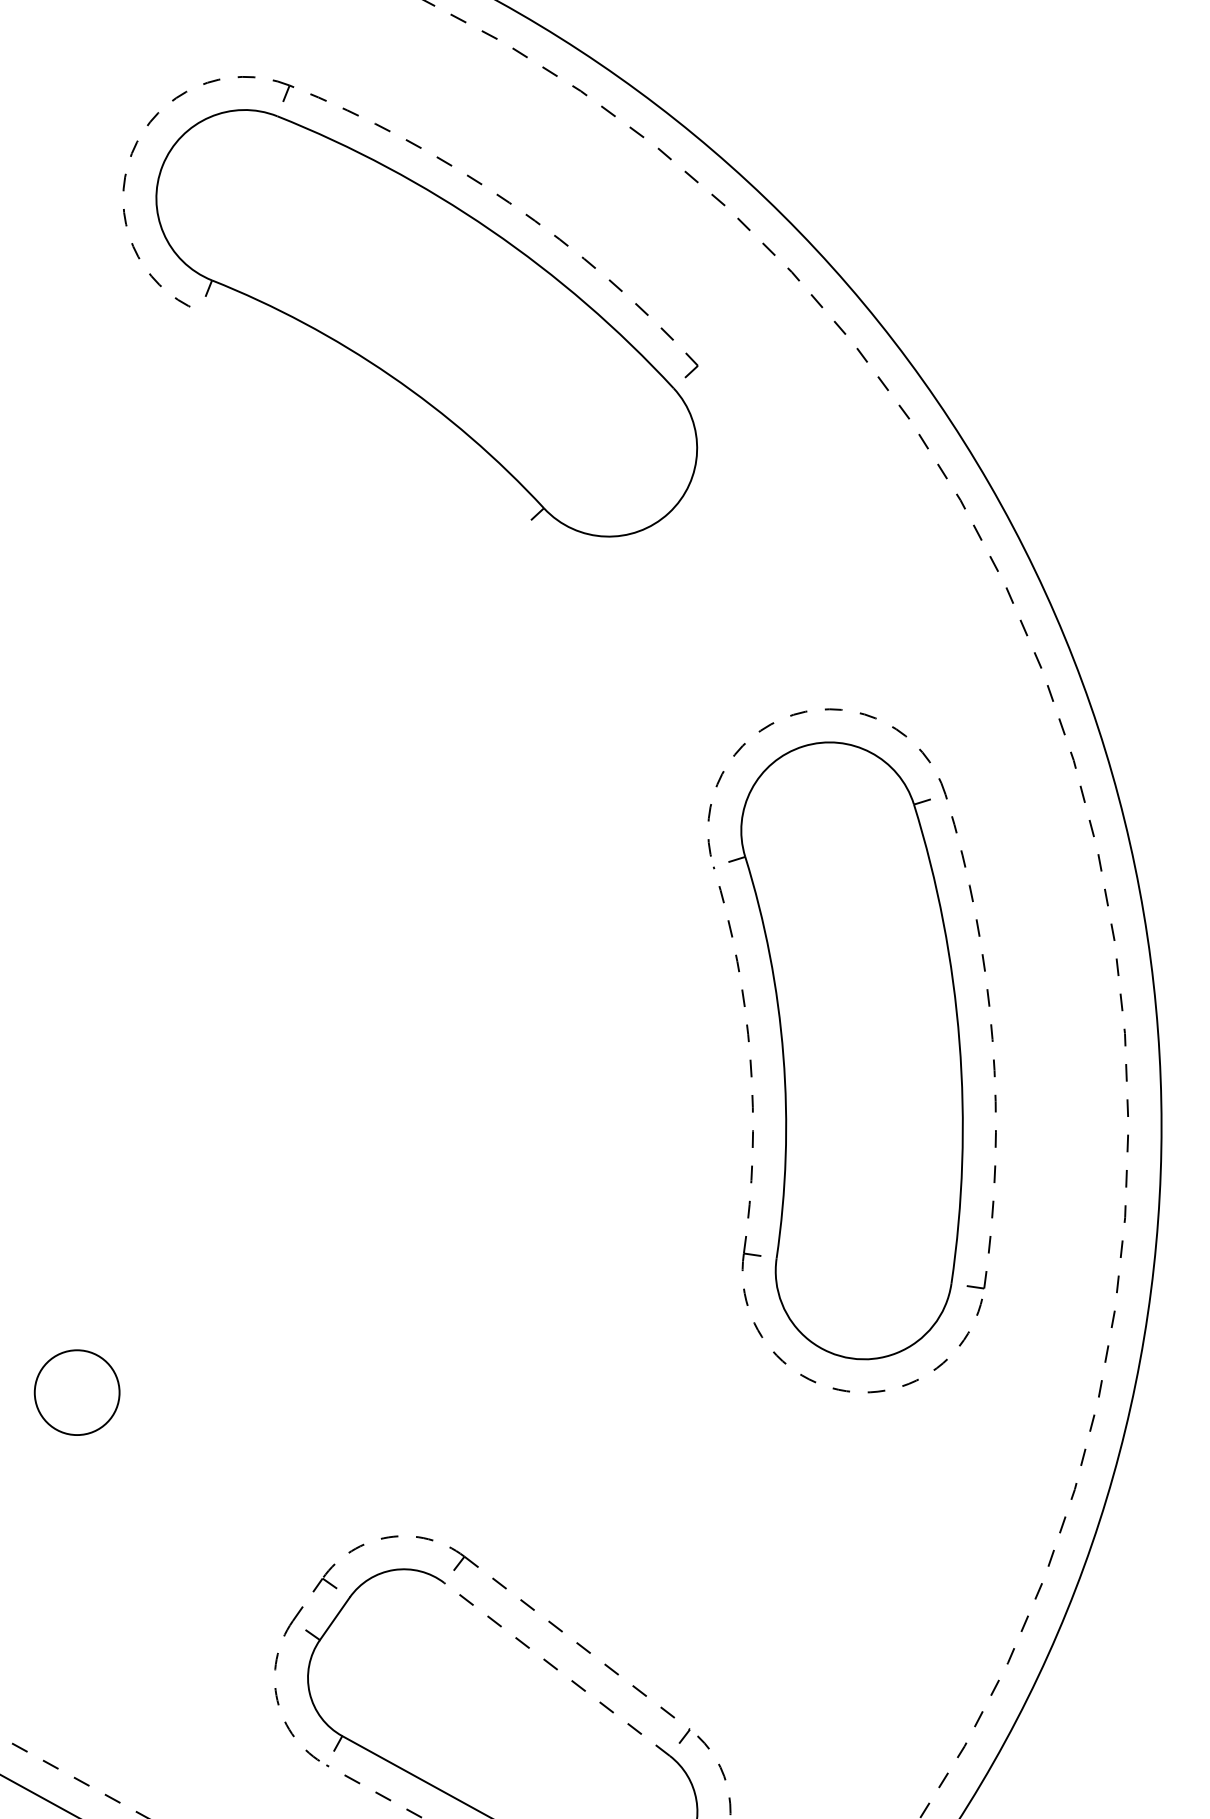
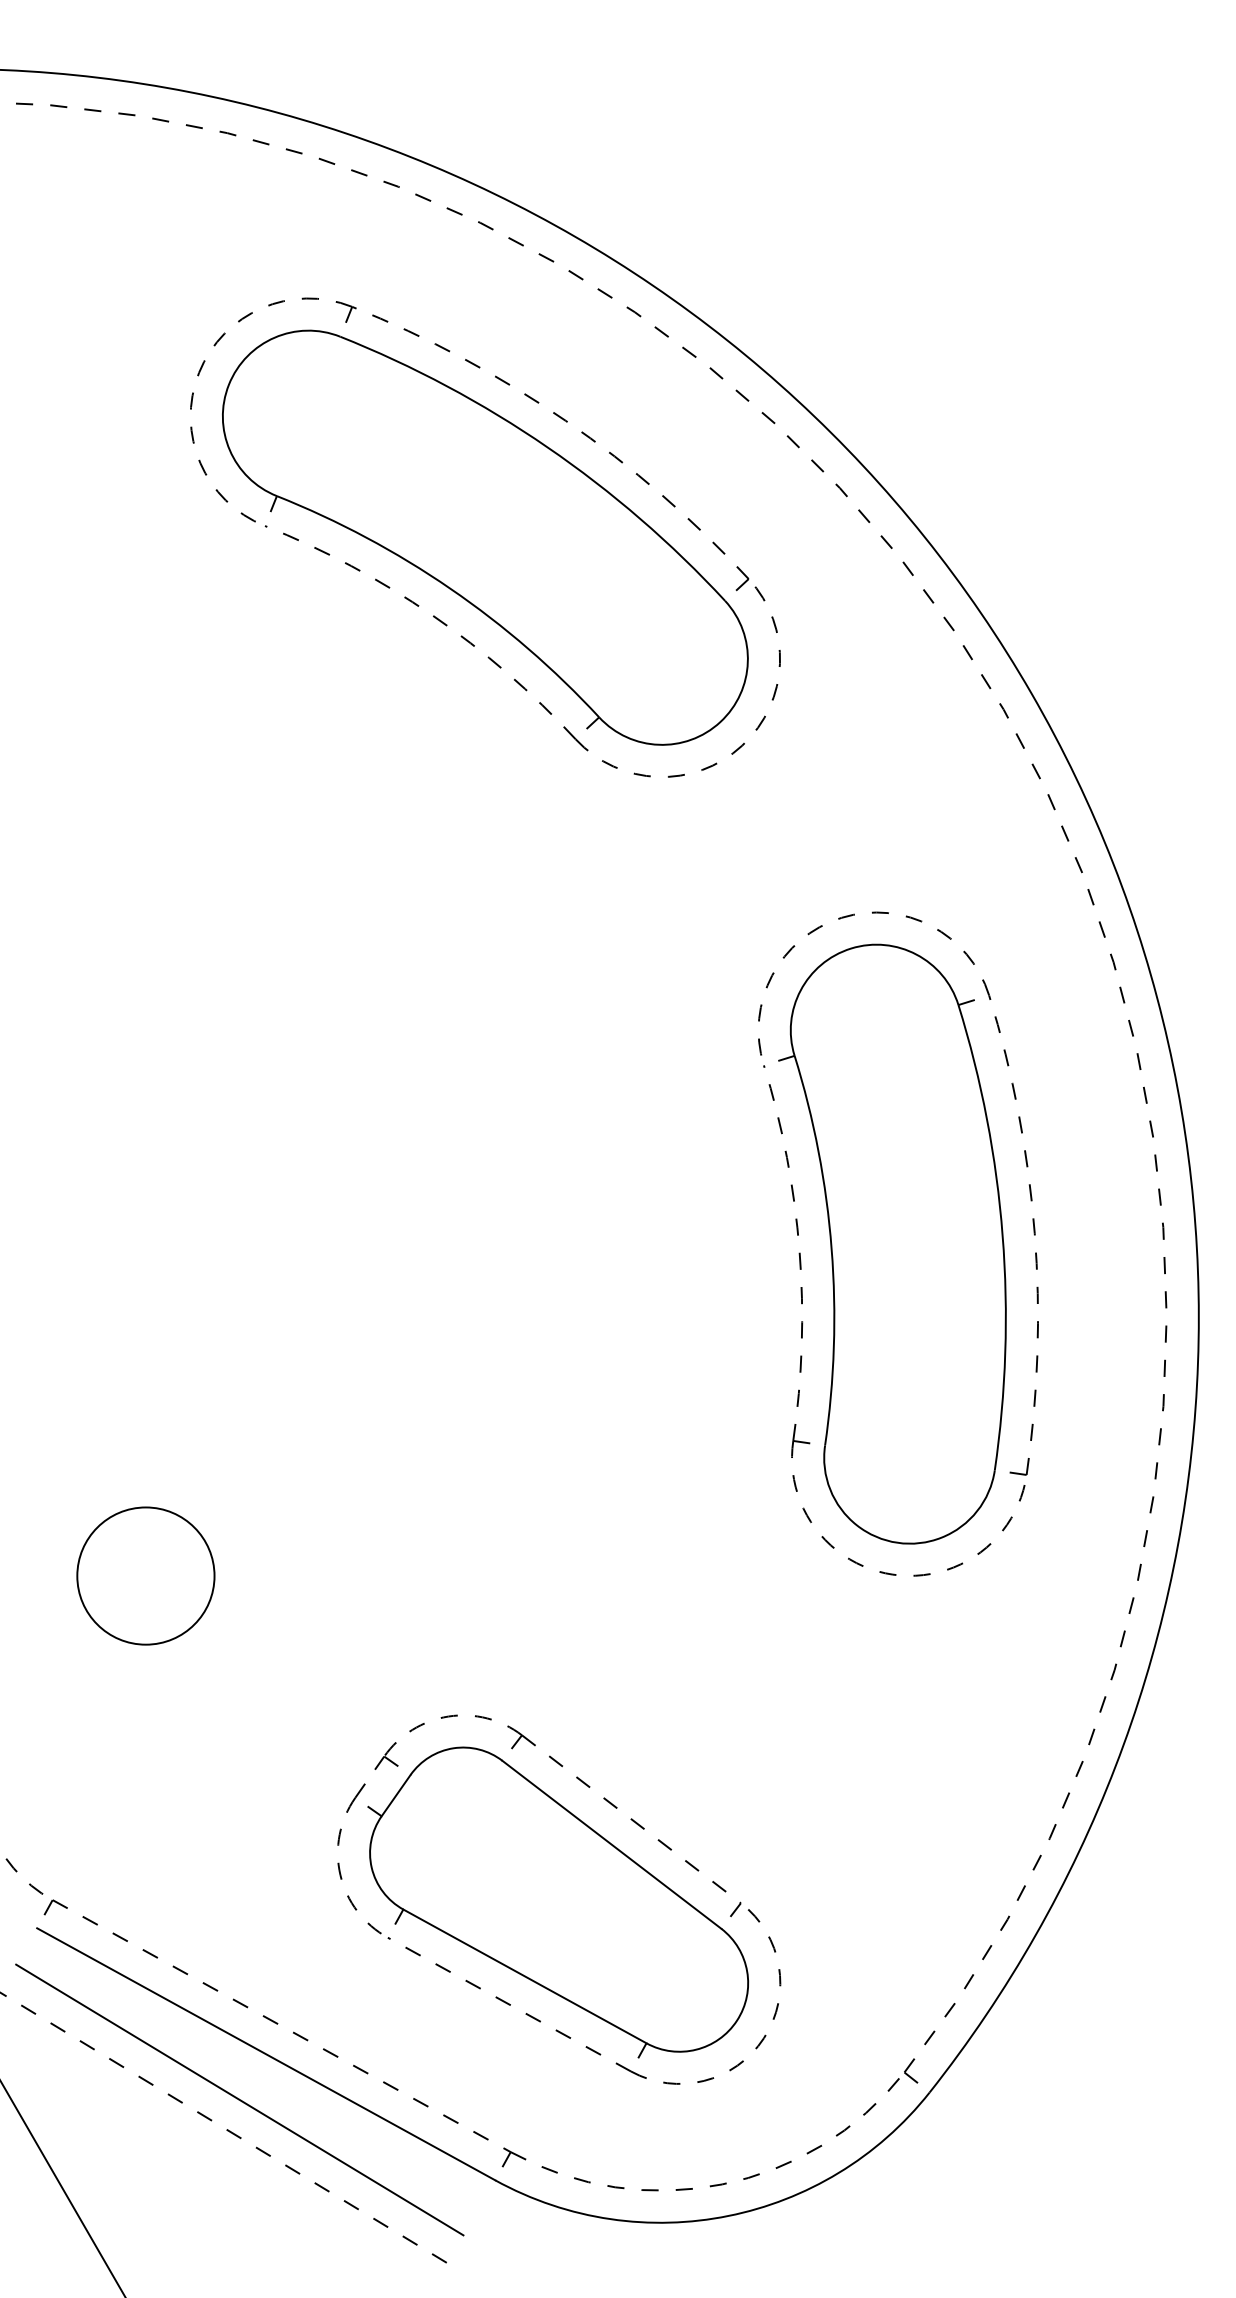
part: (443, 456) -> (501, 667), added
circle: (76, 1392) -> (145, 1575), size x1.67
line: (556, 1669) -> (611, 1844), dashed -> solid

